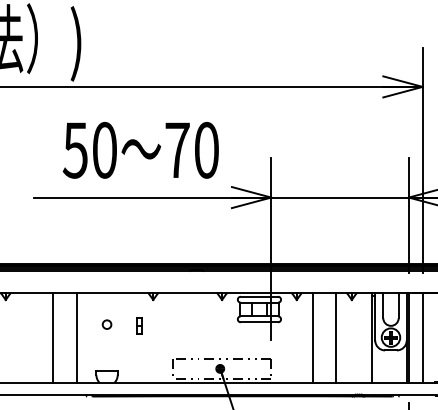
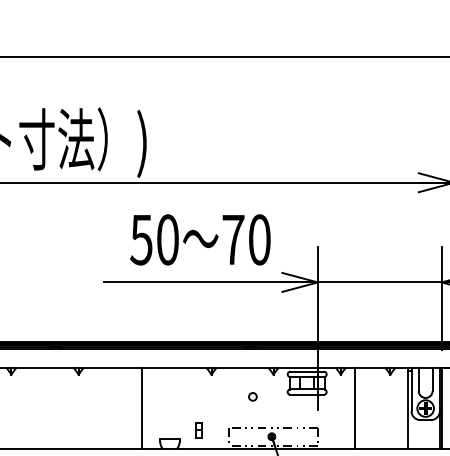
circle: (106, 324) -> (252, 396), moved
part: (138, 326) -> (198, 430), moved
line: (53, 337) -> (121, 408), removed
line: (336, 337) -> (376, 408), removed

